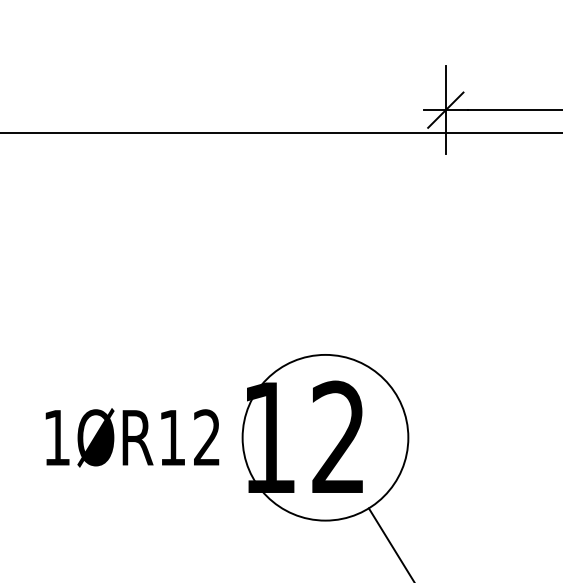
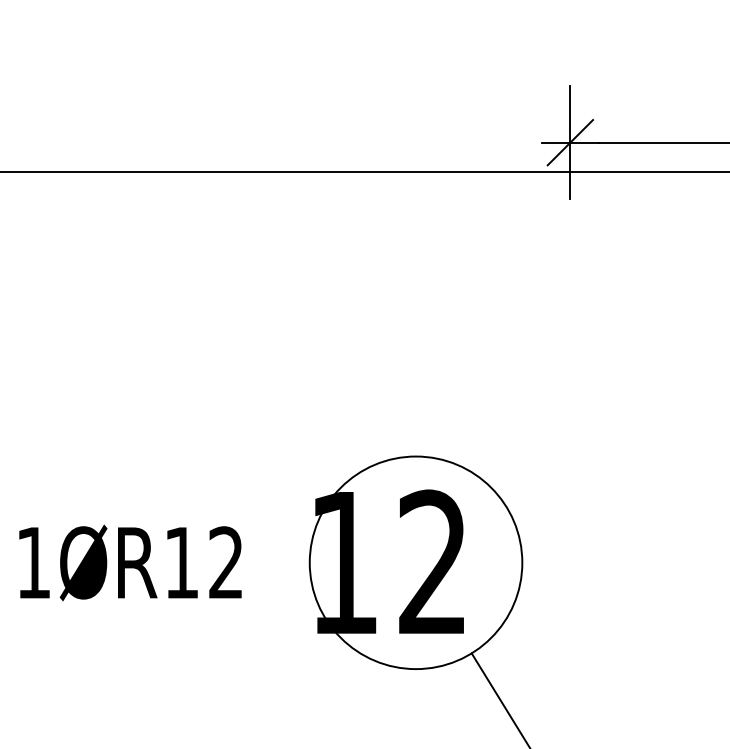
text: (132, 437) -> (130, 562), moved

